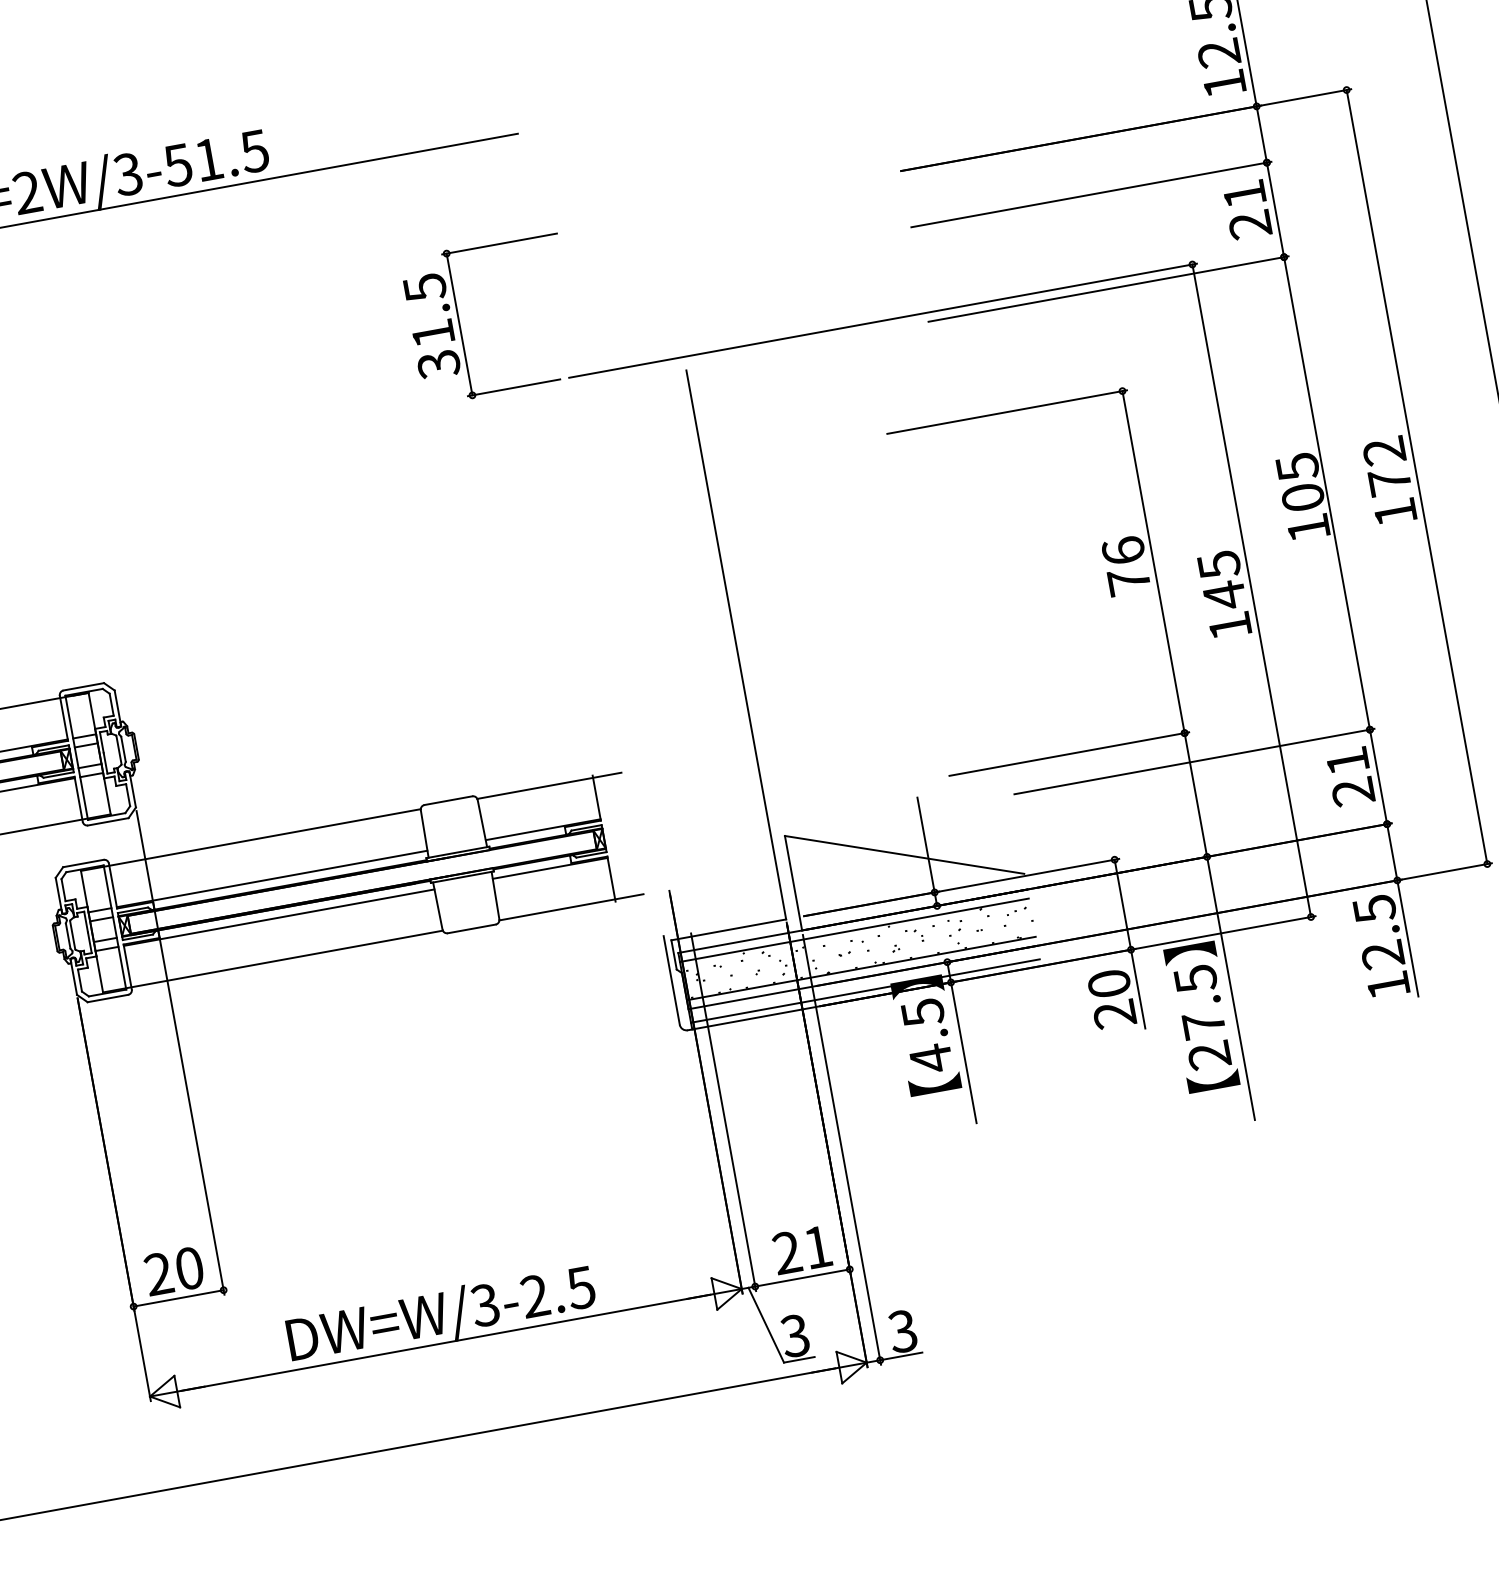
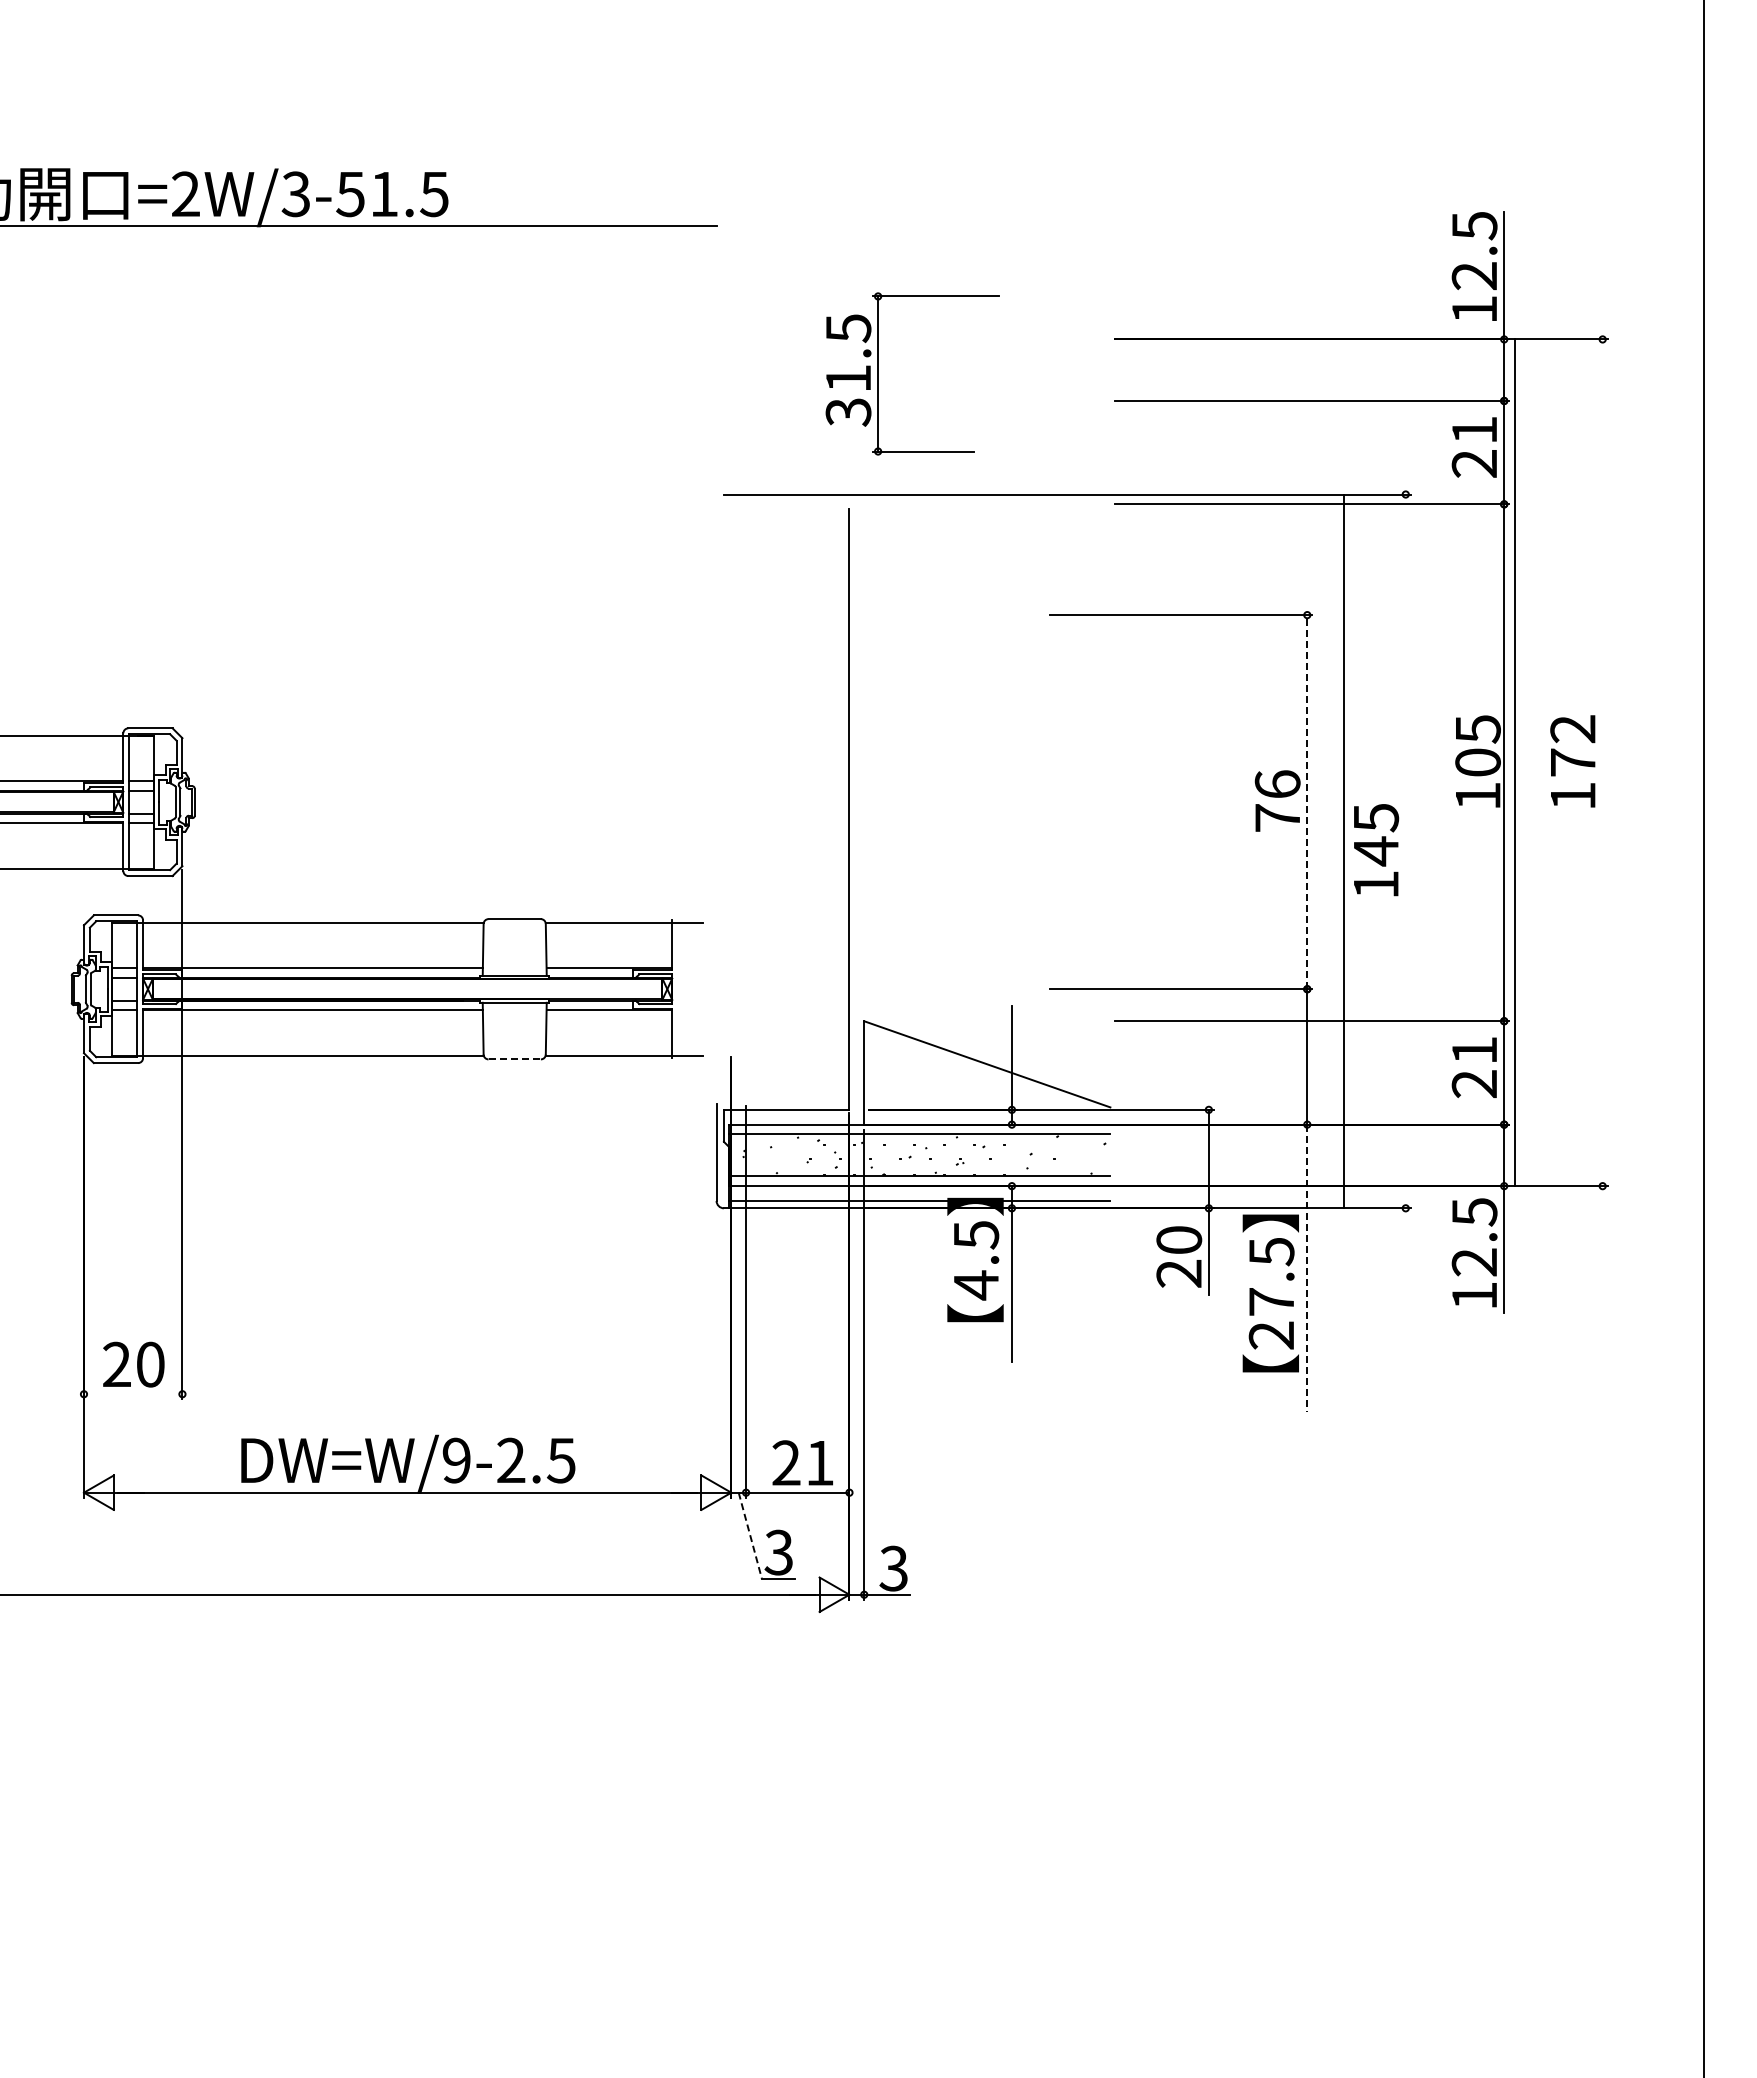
part: (459, 323) -> (878, 373), moved
line: (1416, 476) -> (1514, 762), moved
line: (1153, 561) -> (1307, 801), solid -> dashed
line: (1251, 590) -> (1343, 851), moved
line: (472, 928) -> (515, 1059), solid -> dashed
line: (1231, 988) -> (1307, 1268), solid -> dashed
line: (178, 1298) -> (133, 1394), removed
text: (485, 1305) -> (456, 1460), DW=W/3-2.5 -> DW=W/9-2.5
line: (766, 1324) -> (750, 1535), solid -> dashed

